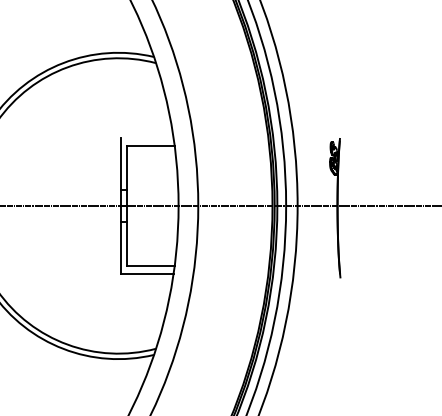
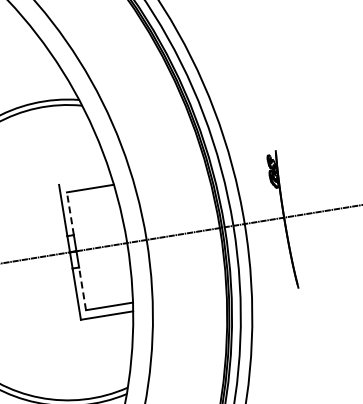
line: (127, 167) -> (70, 213), solid -> dashed
line: (127, 244) -> (82, 289), solid -> dashed

